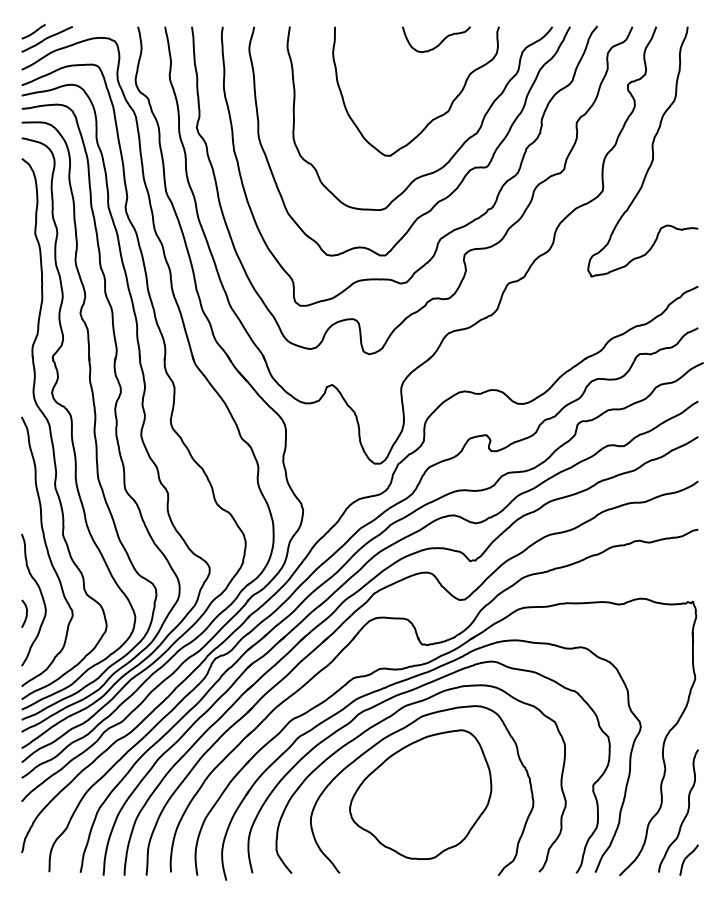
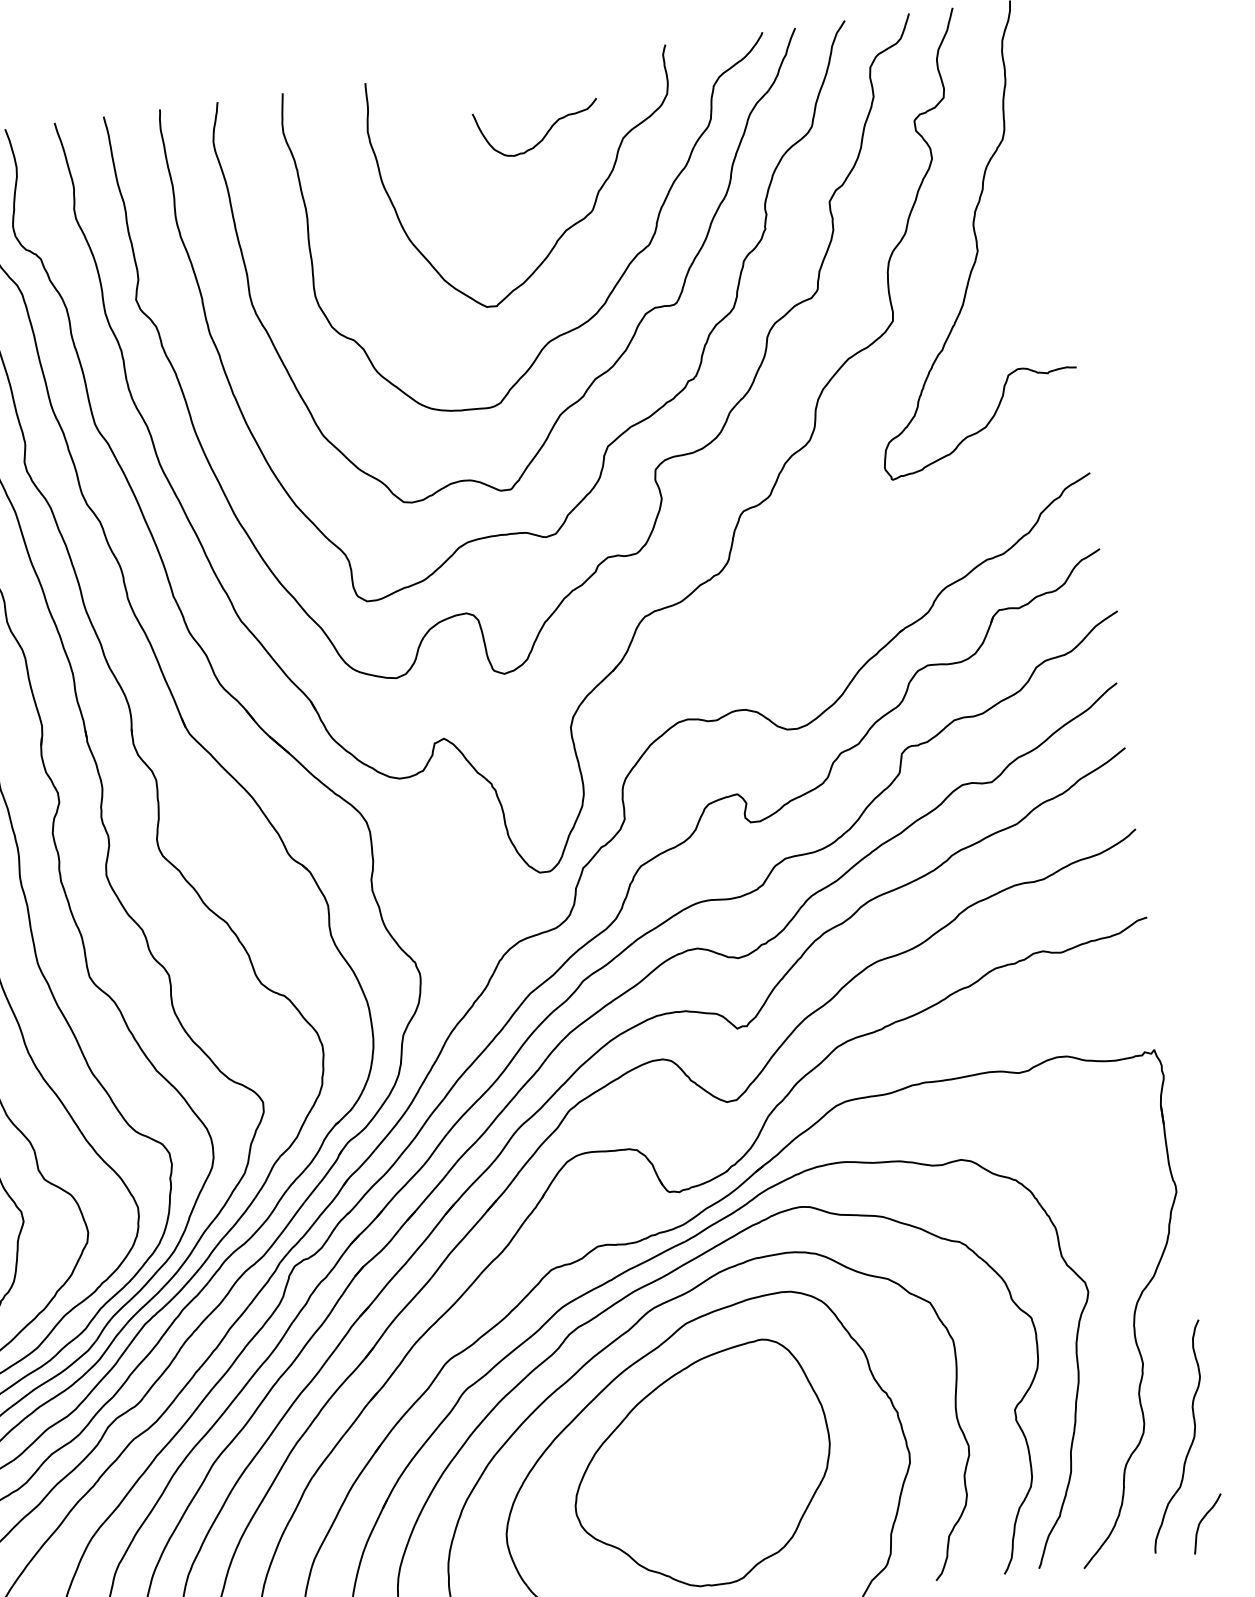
curve: (440, 41) -> (545, 132), moved

